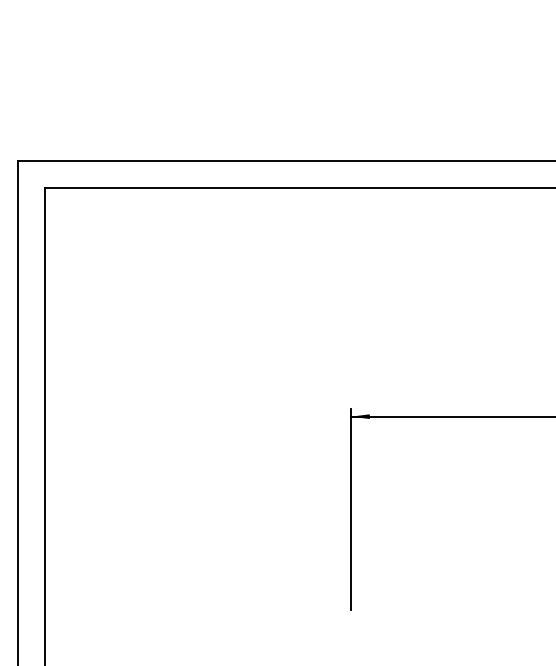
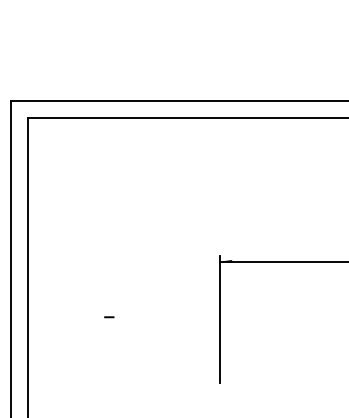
curve: (174, 505) -> (109, 317), added

